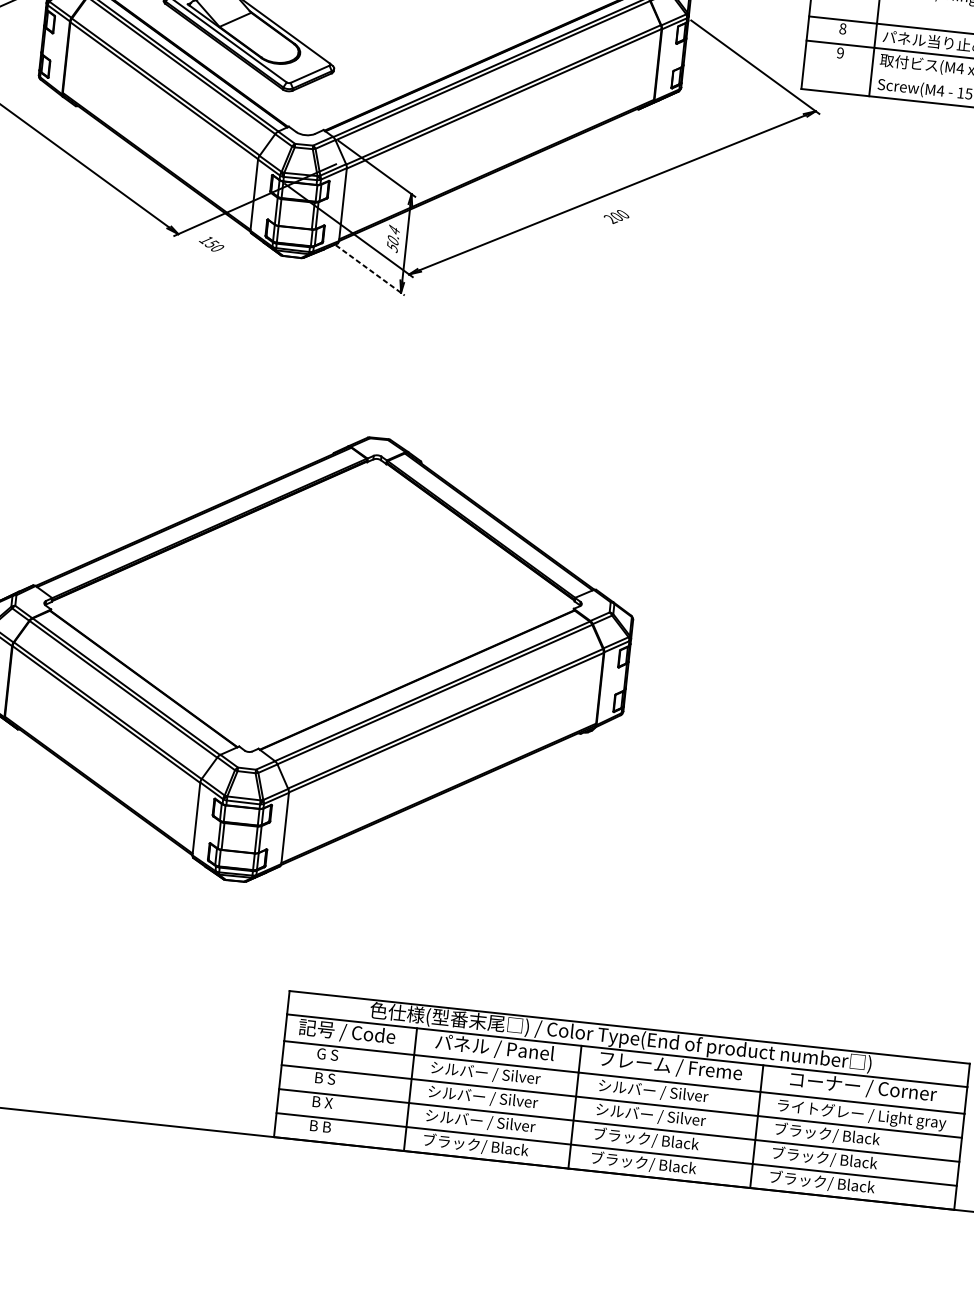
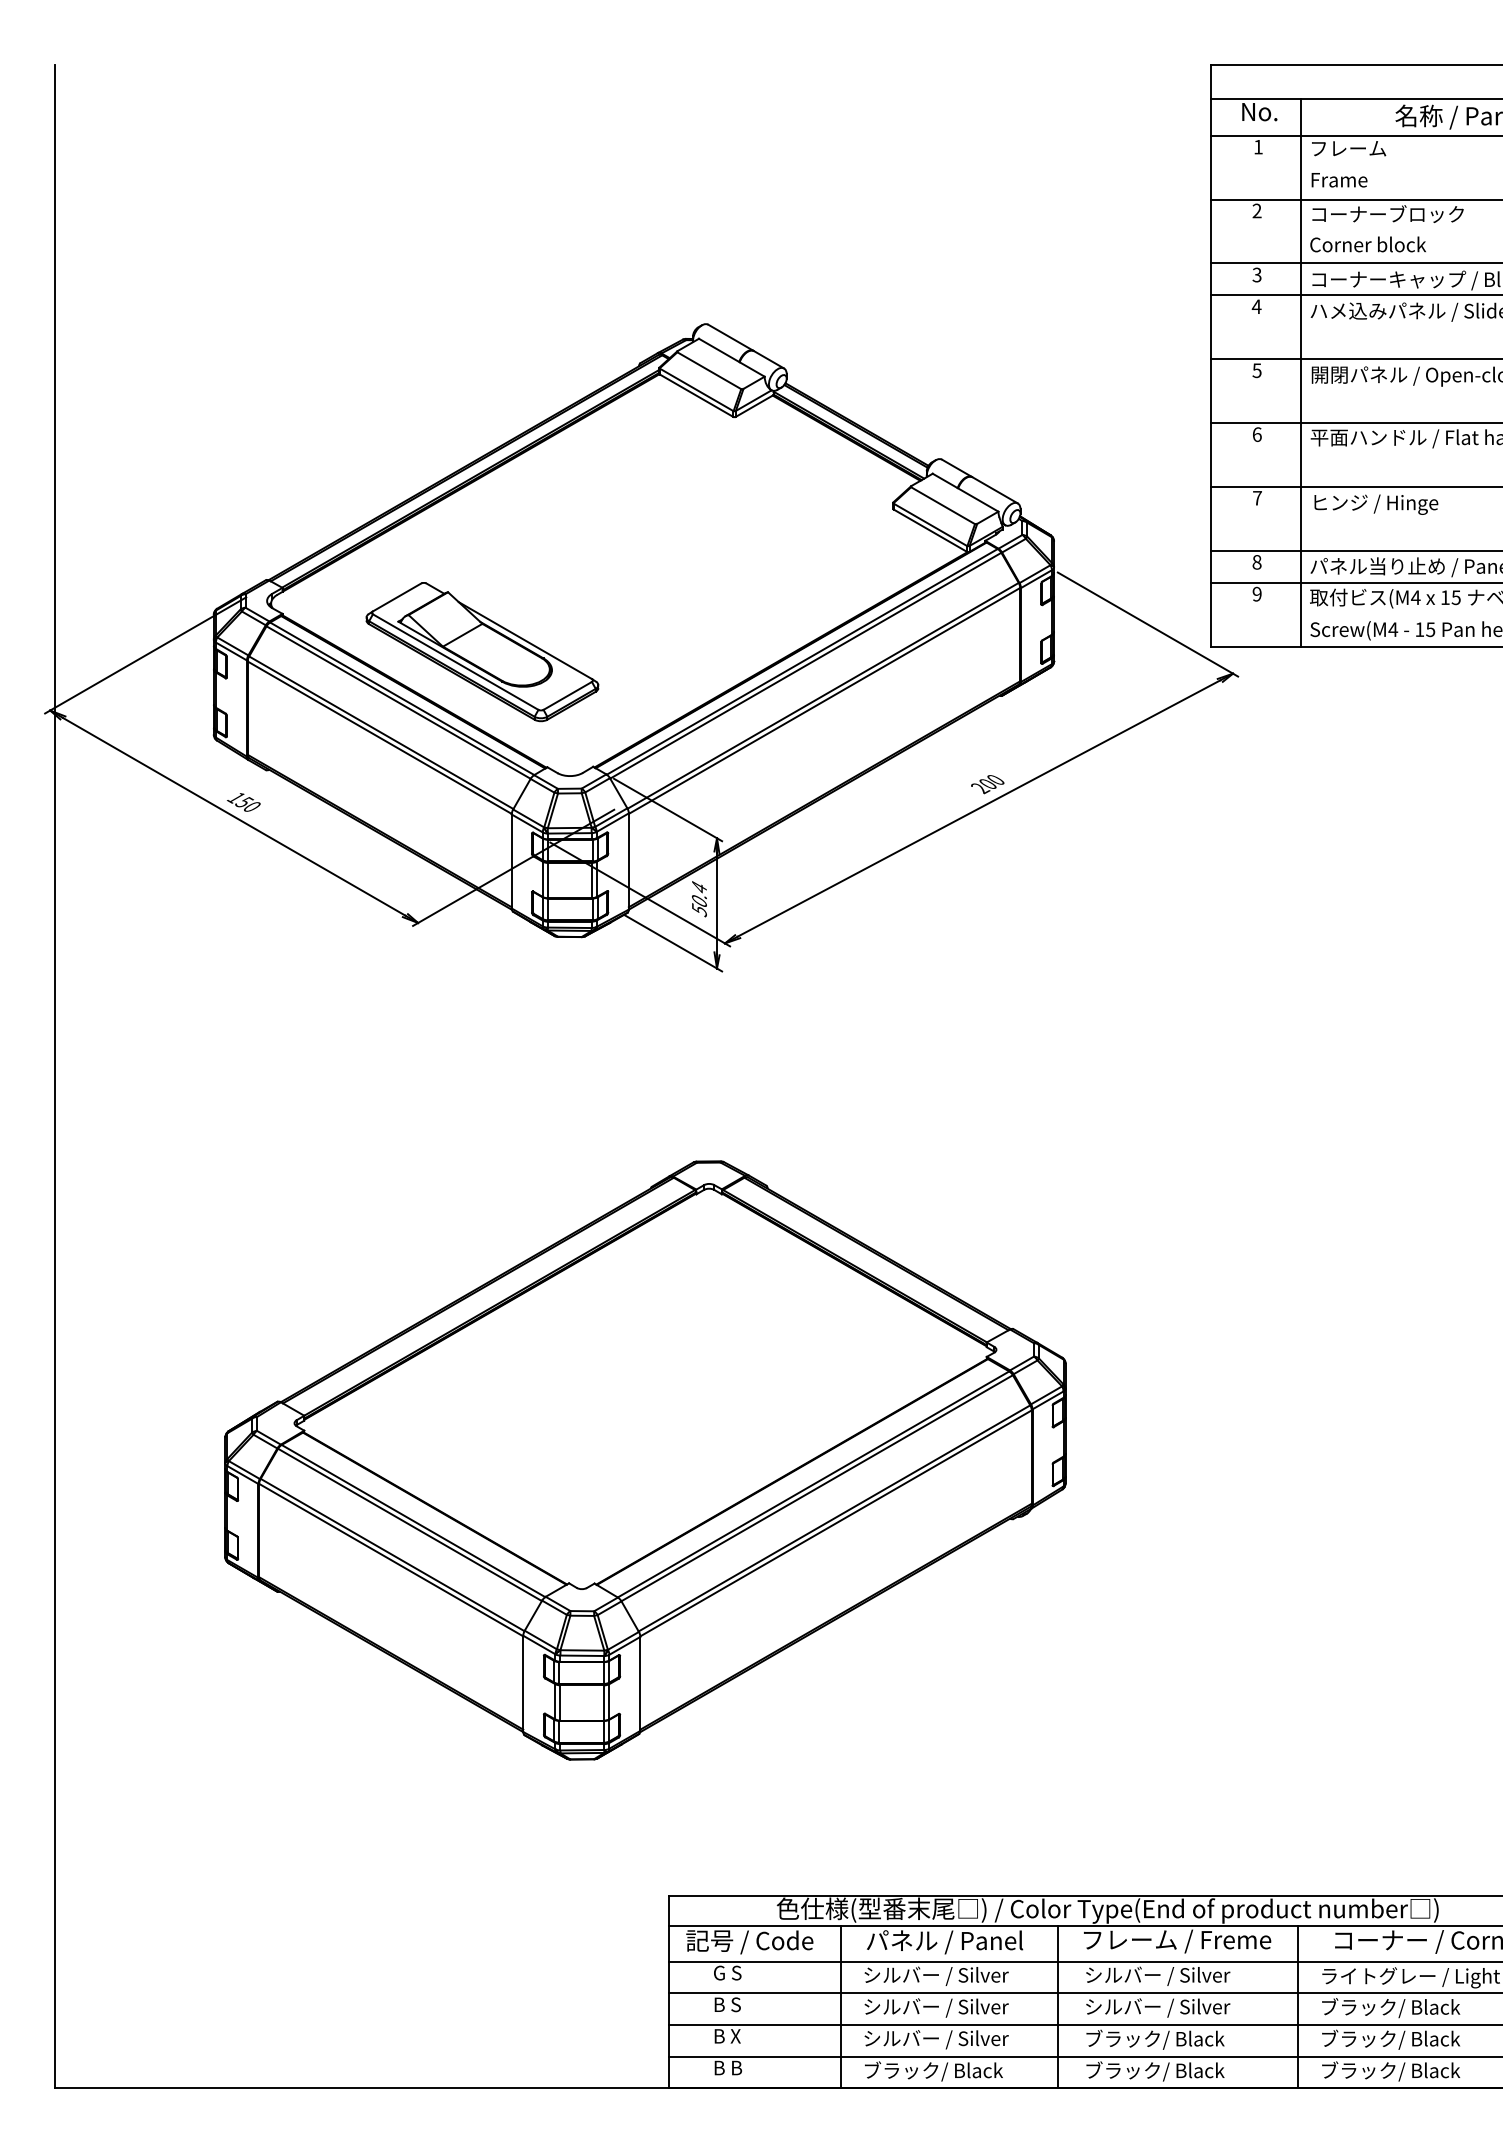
text: (616, 217) -> (987, 784), moved
text: (211, 244) -> (243, 802), moved
line: (370, 270) -> (673, 943), dashed -> solid

